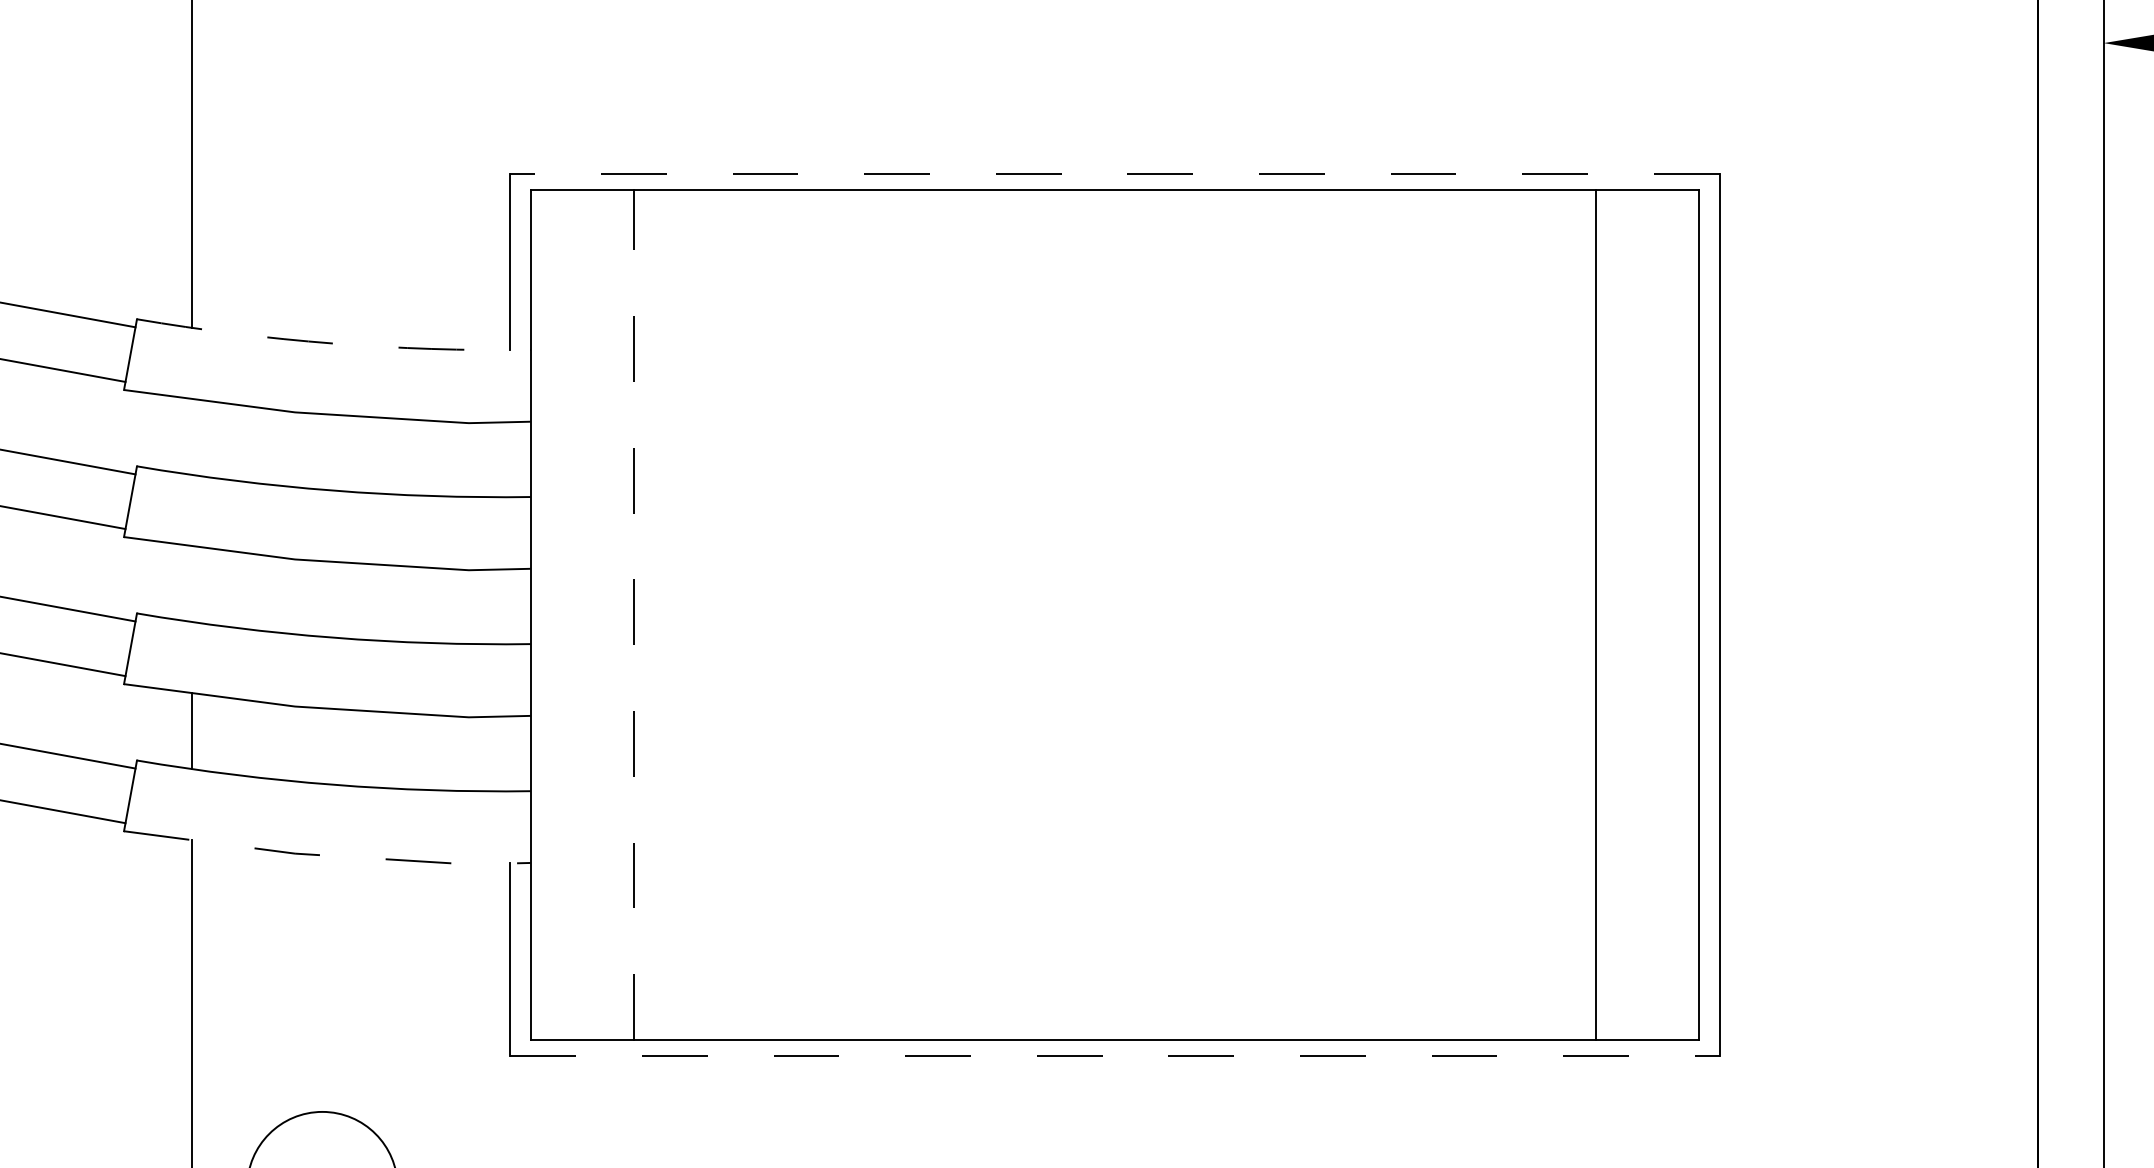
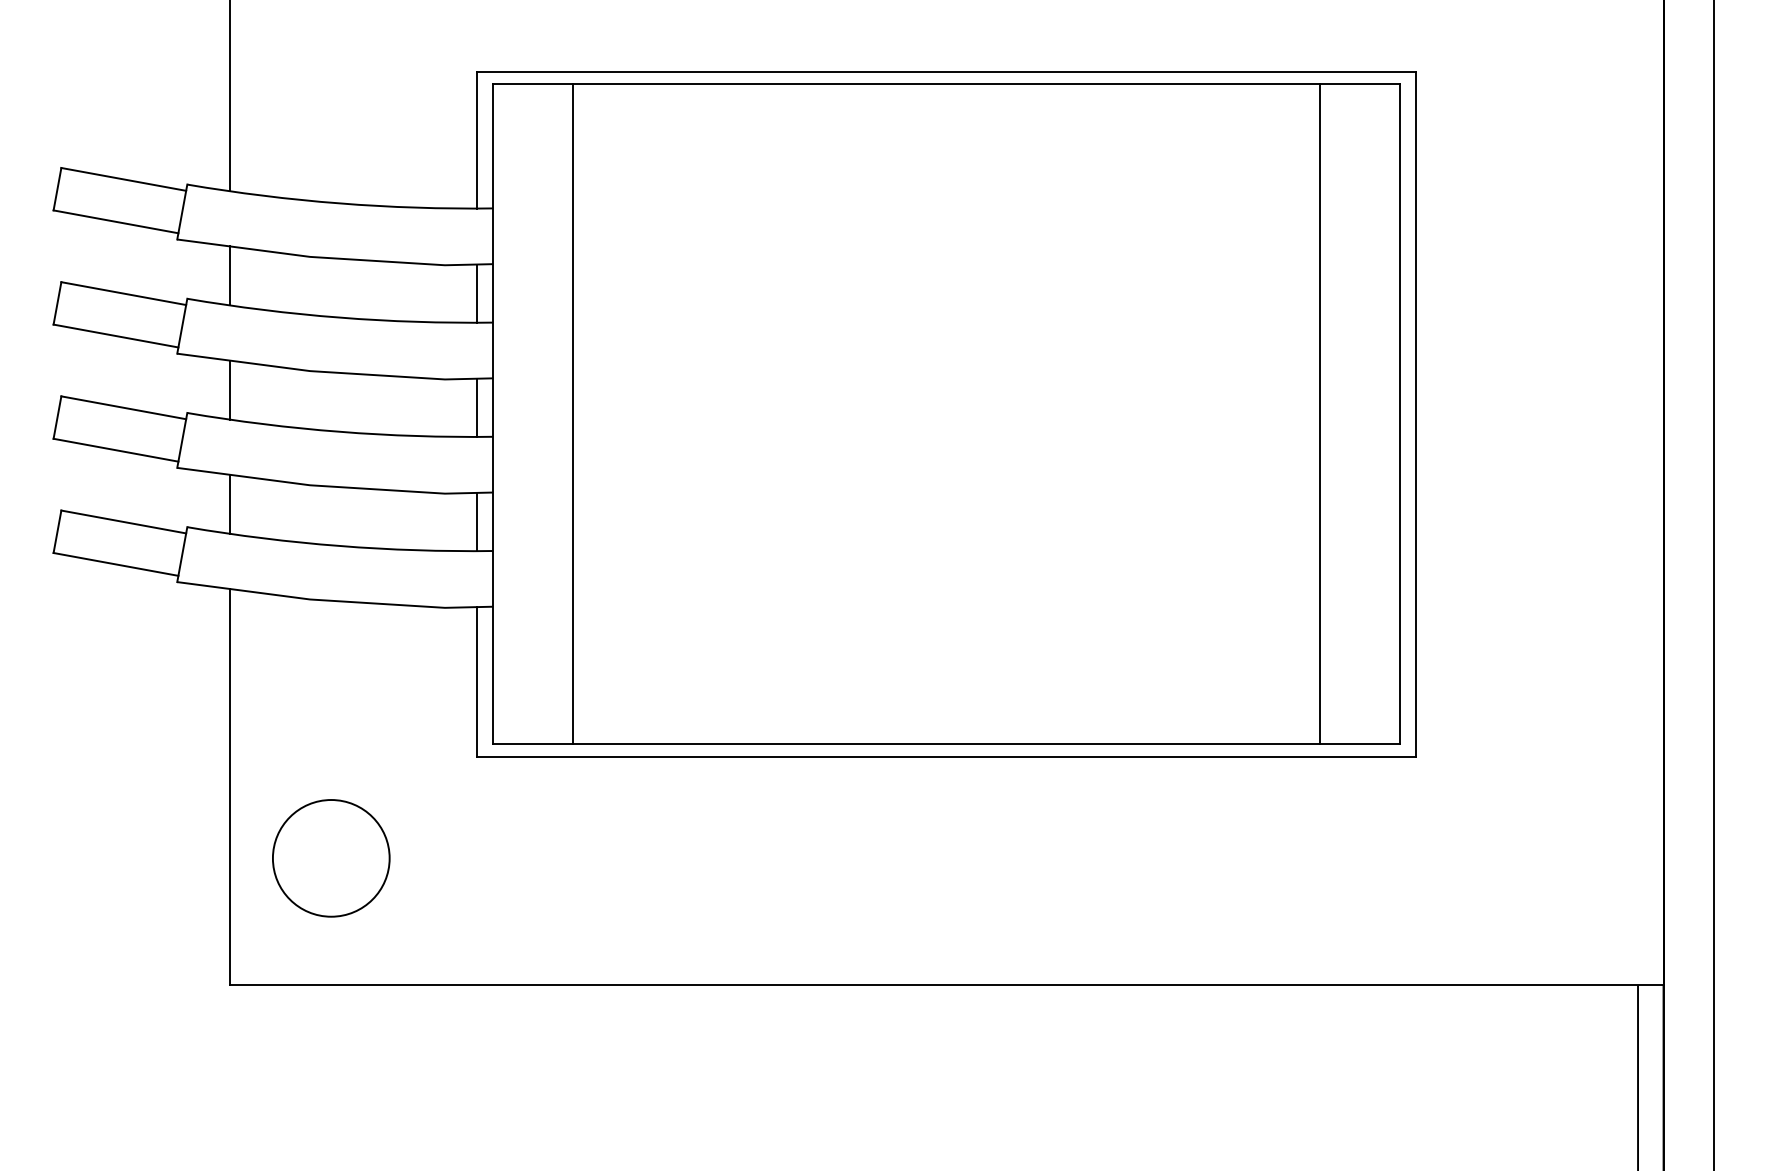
line: (1114, 173) -> (946, 71), dashed -> solid
arc: (332, 343) -> (339, 203), dashed -> solid
line: (191, 436) -> (229, 275), added
line: (510, 459) -> (477, 293), added
line: (191, 583) -> (229, 389), added
line: (510, 606) -> (477, 407), added
line: (634, 615) -> (573, 414), dashed -> solid
line: (510, 753) -> (477, 521), added
line: (327, 856) -> (335, 601), dashed -> solid
line: (1116, 1055) -> (947, 756), dashed -> solid

